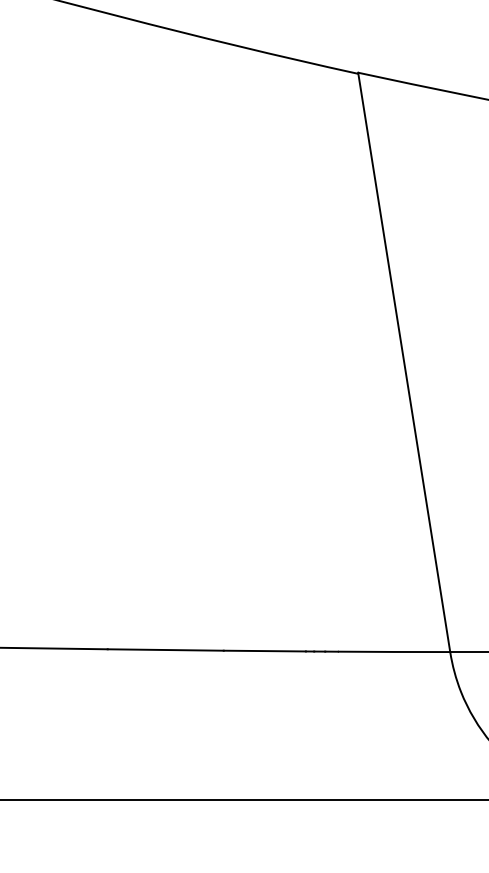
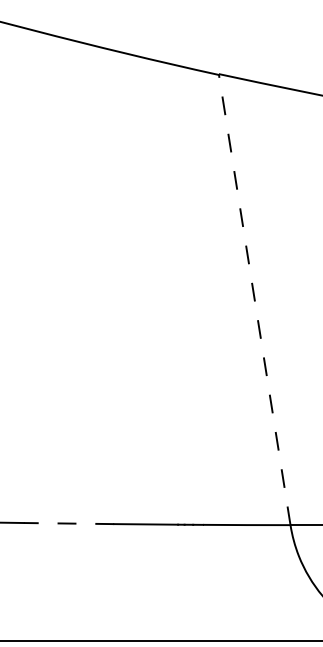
line: (404, 361) -> (254, 298), solid -> dashed
line: (165, 650) -> (68, 523), solid -> dashed

